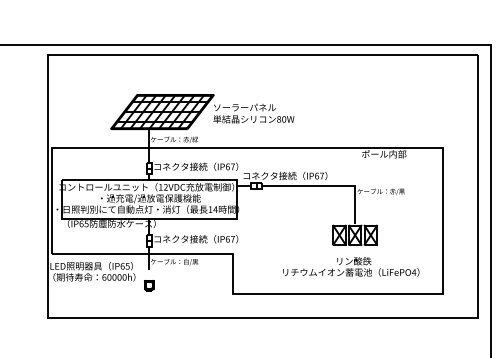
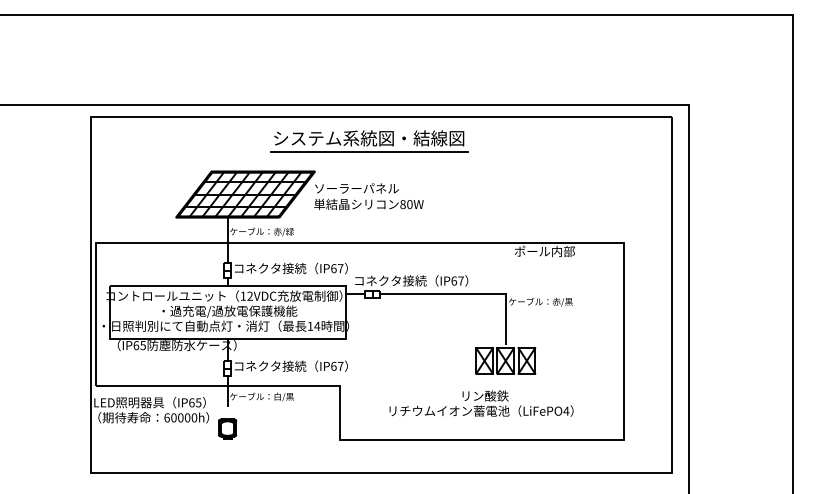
part: (254, 72) -> (369, 141), added
text: (351, 266) -> (481, 403), moved
part: (149, 285) -> (227, 428), size x1.43

